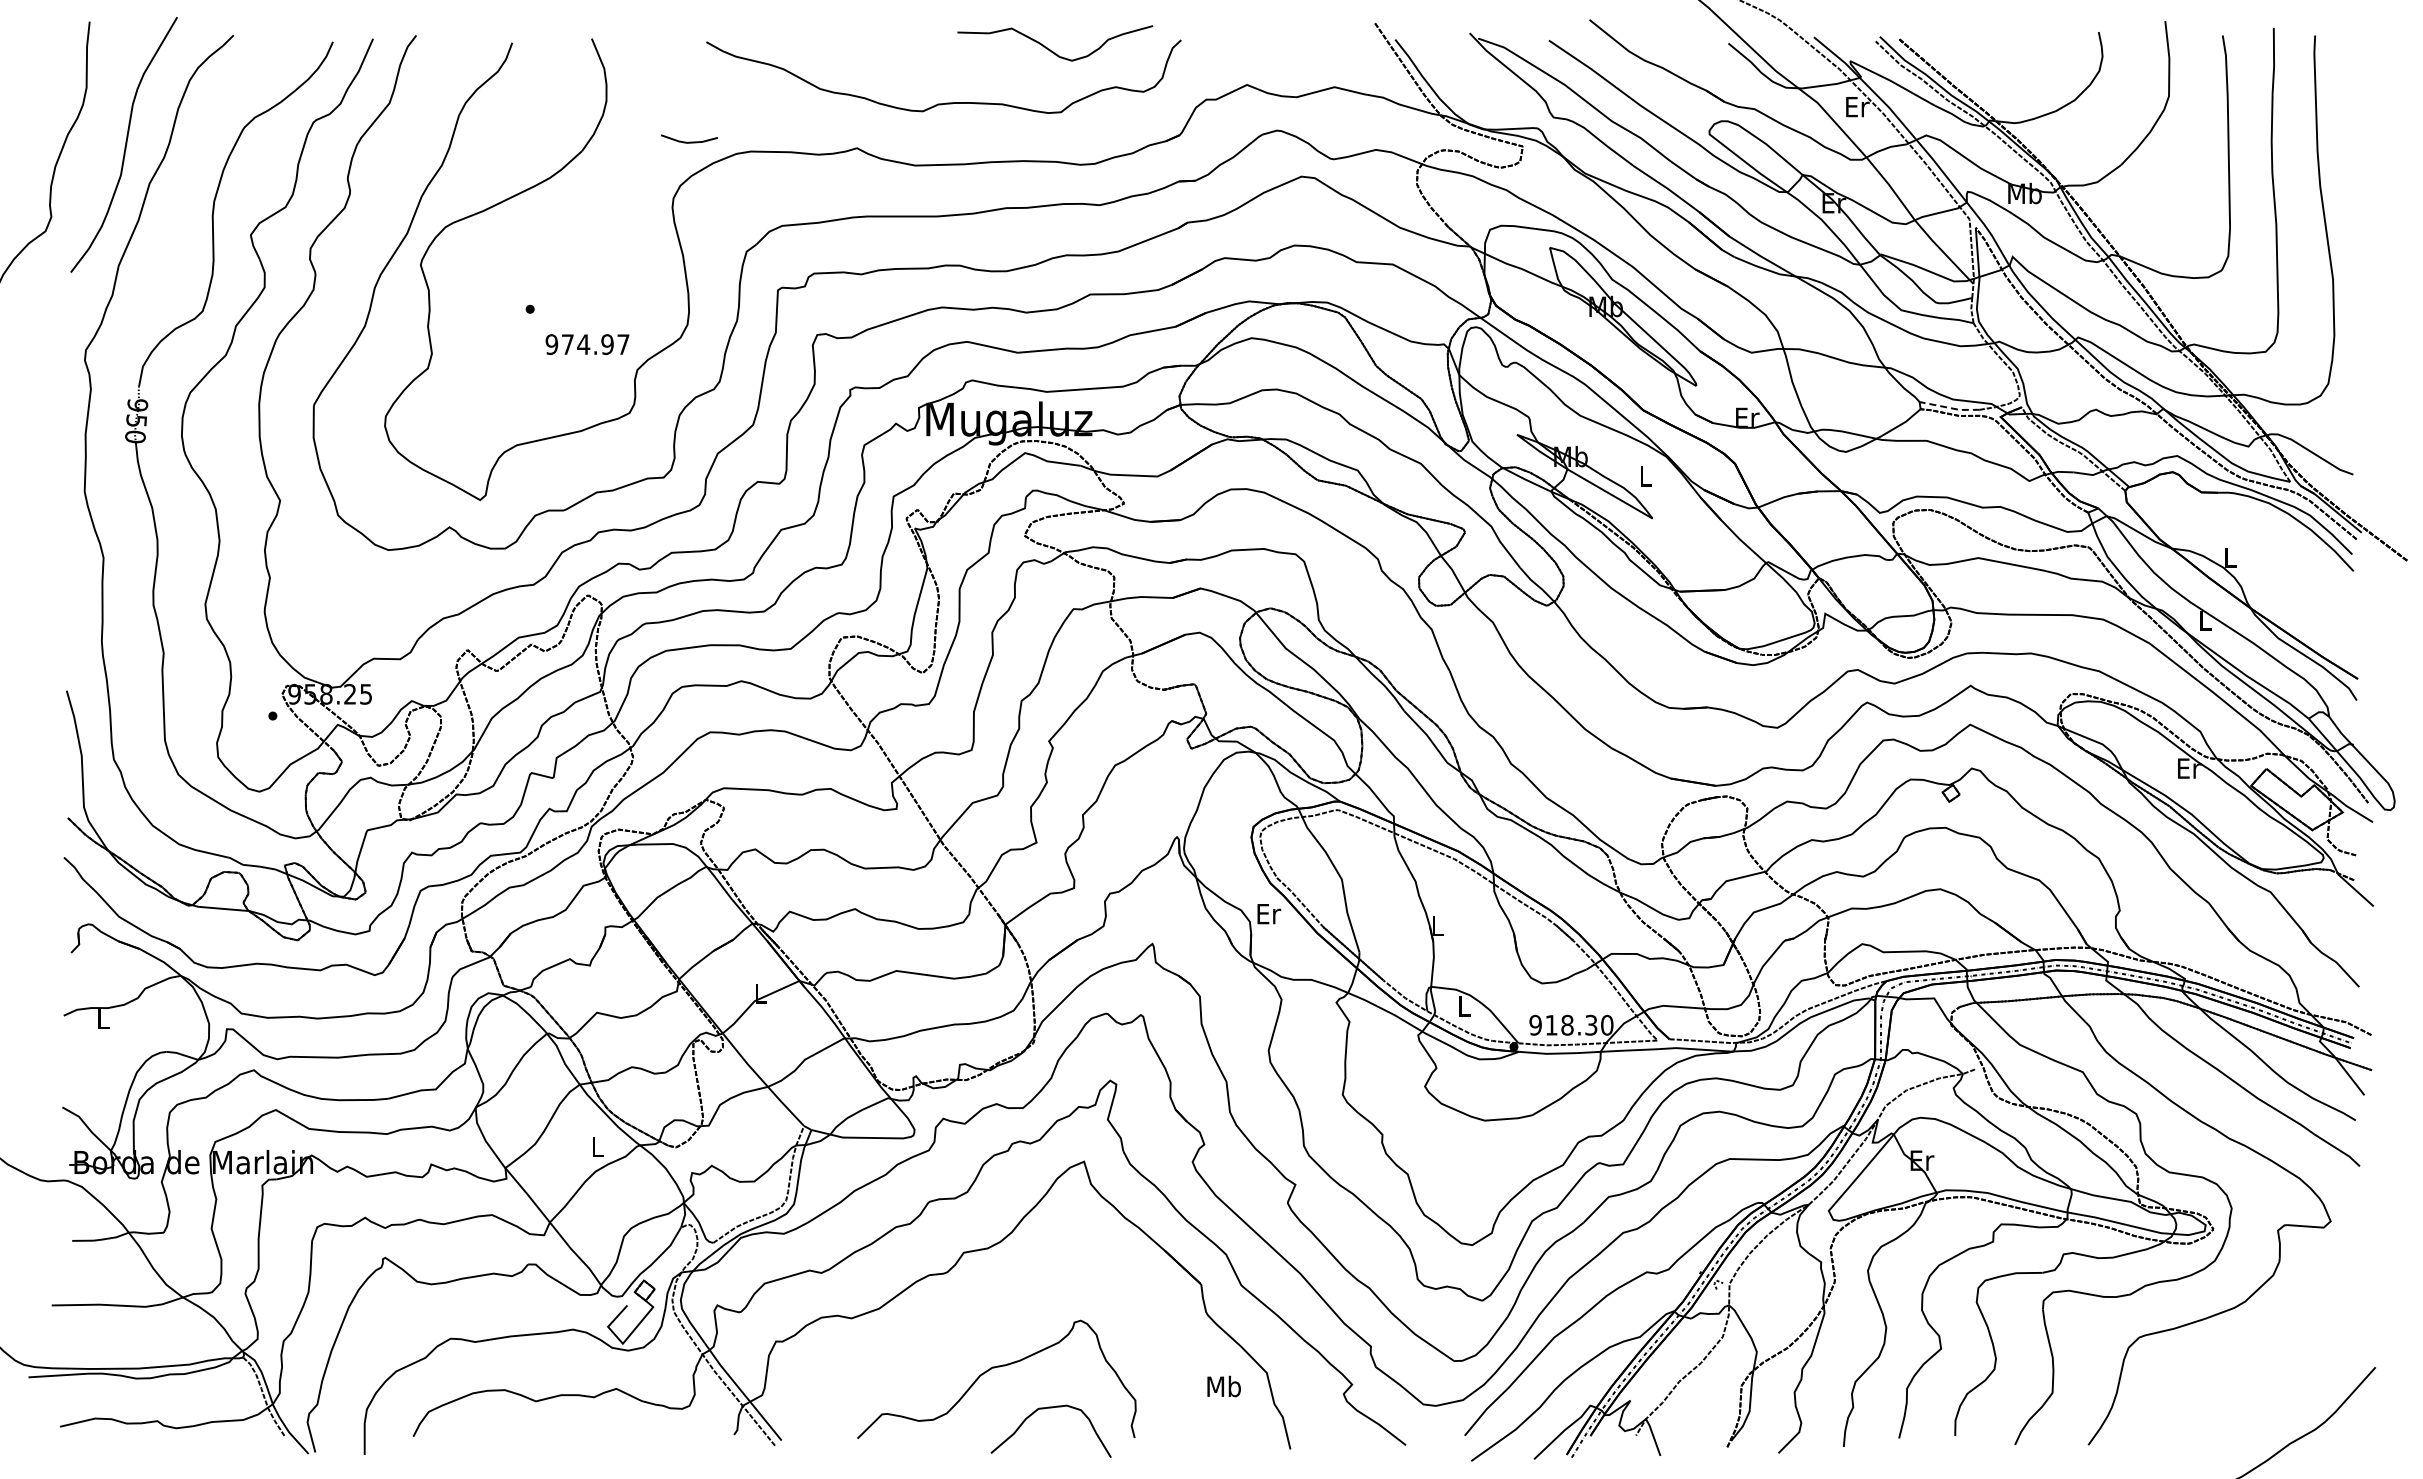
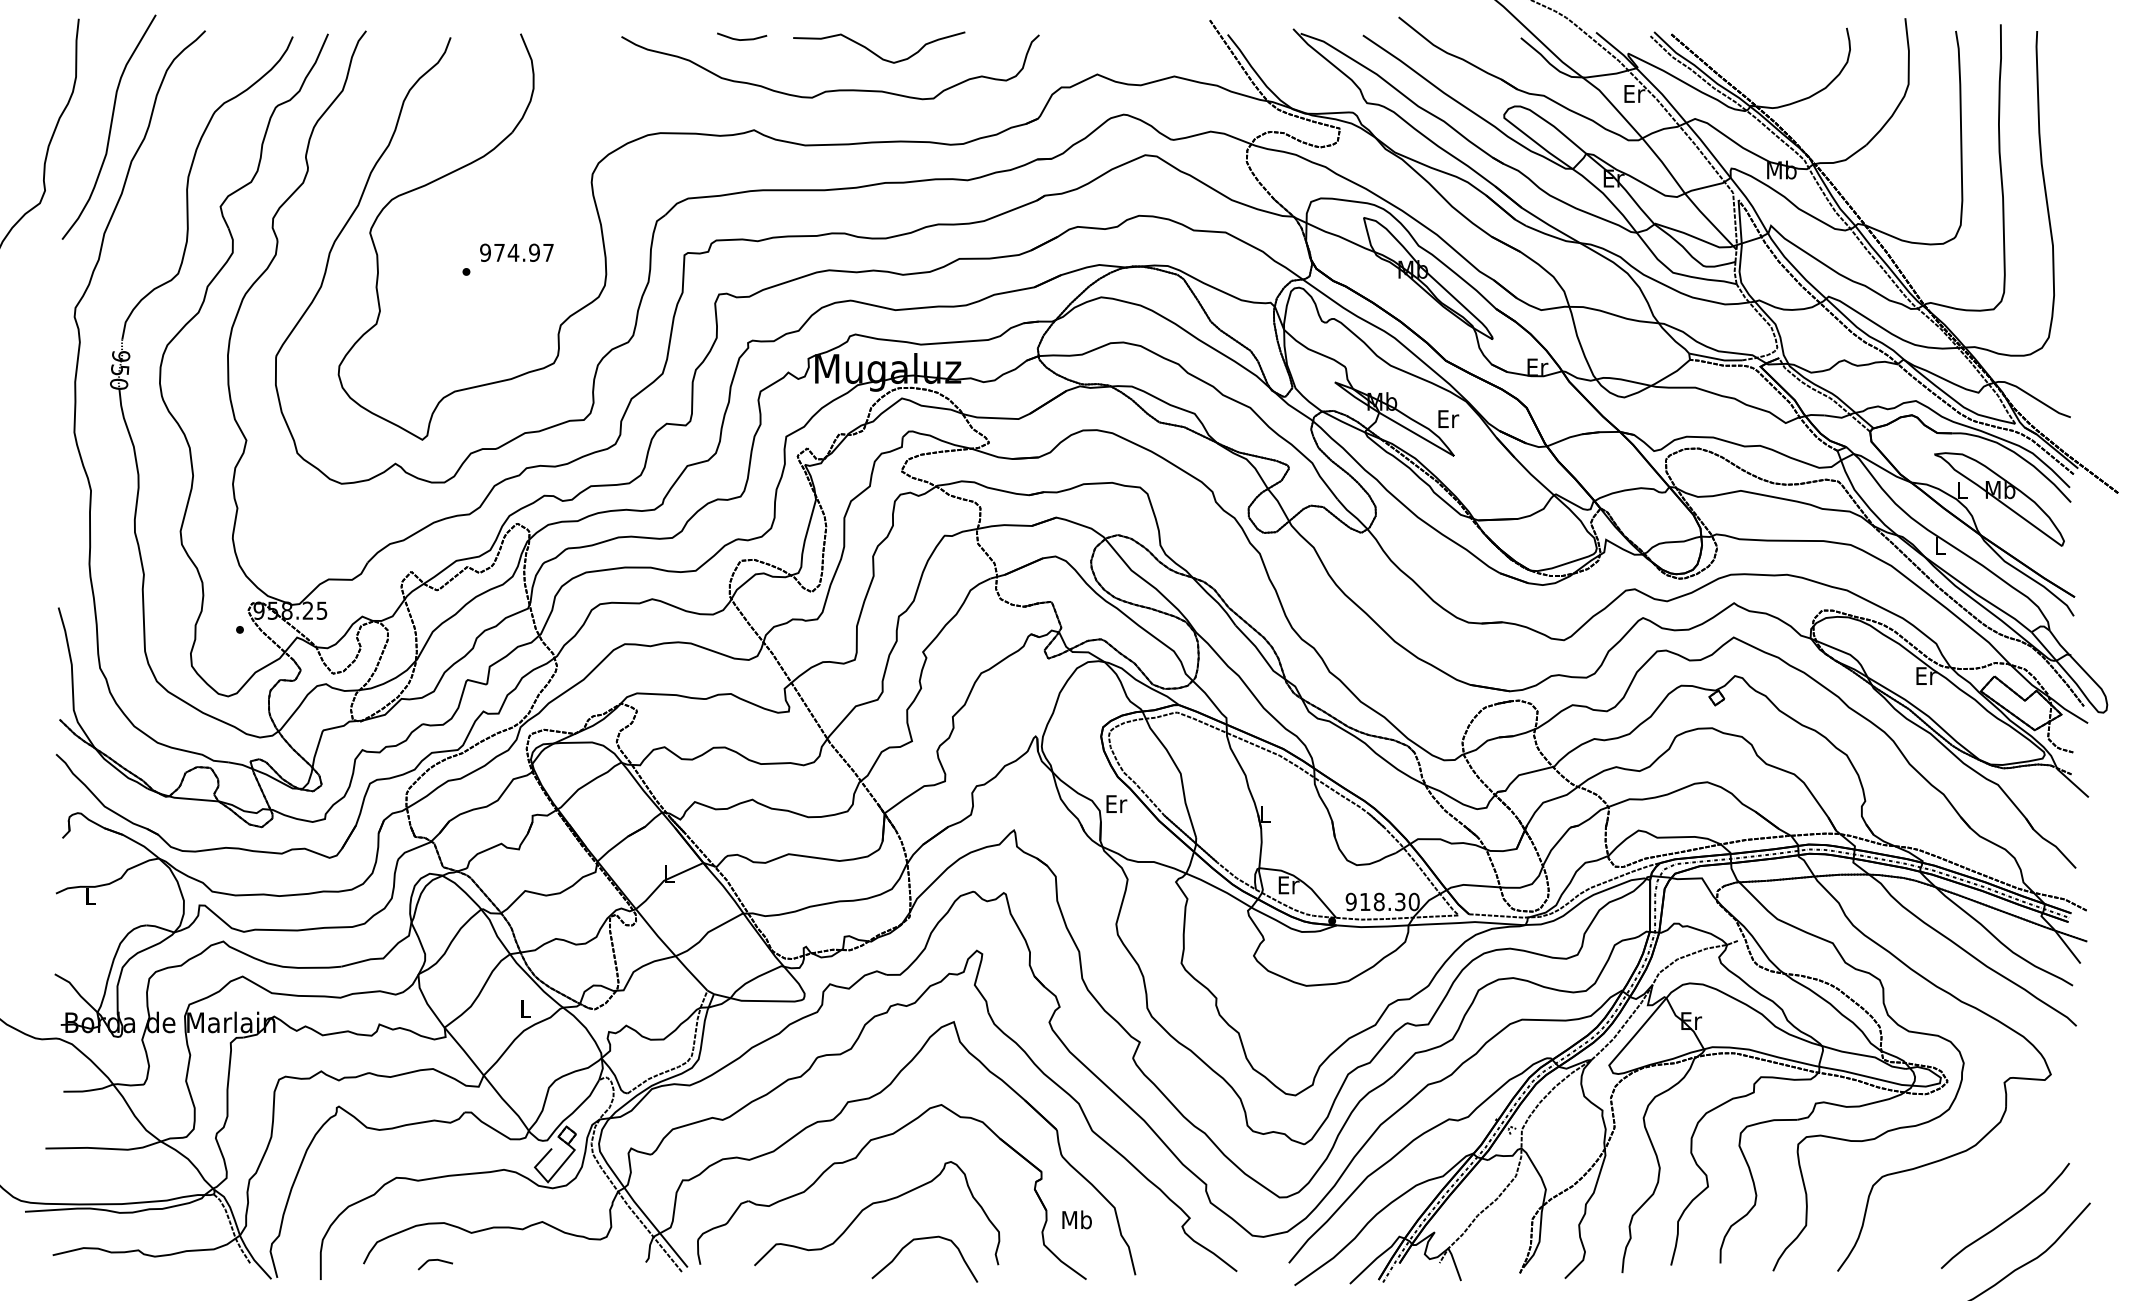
curve: (1052, 50) -> (876, 53), moved
line: (689, 141) -> (742, 38), moved
text: (587, 344) -> (516, 252), moved
line: (1949, 407) -> (1715, 358), dashed -> solid
text: (1646, 476) -> (1448, 419), L -> Er
part: (2272, 567) -> (1999, 499), added
text: (1464, 1006) -> (1288, 885), L -> Er
part: (974, 1315) -> (857, 1157), added
curve: (2280, 1385) -> (2006, 1218), added
line: (492, 1433) -> (433, 1261), added

